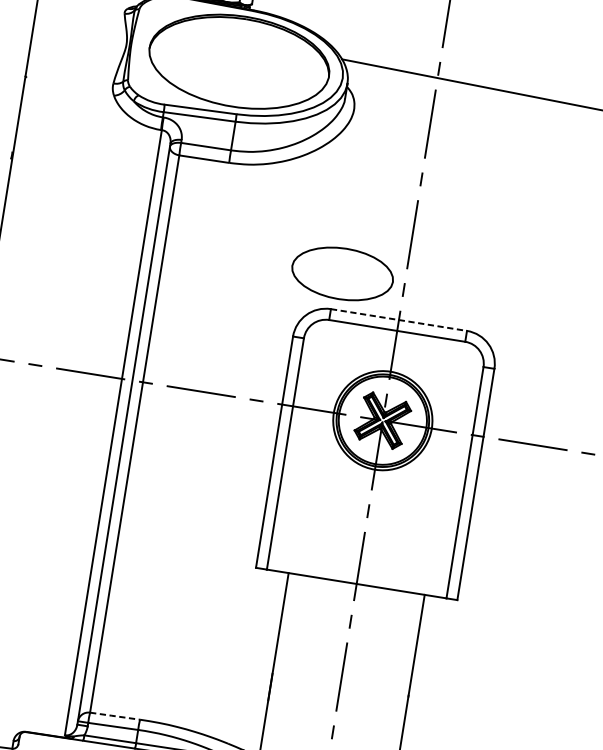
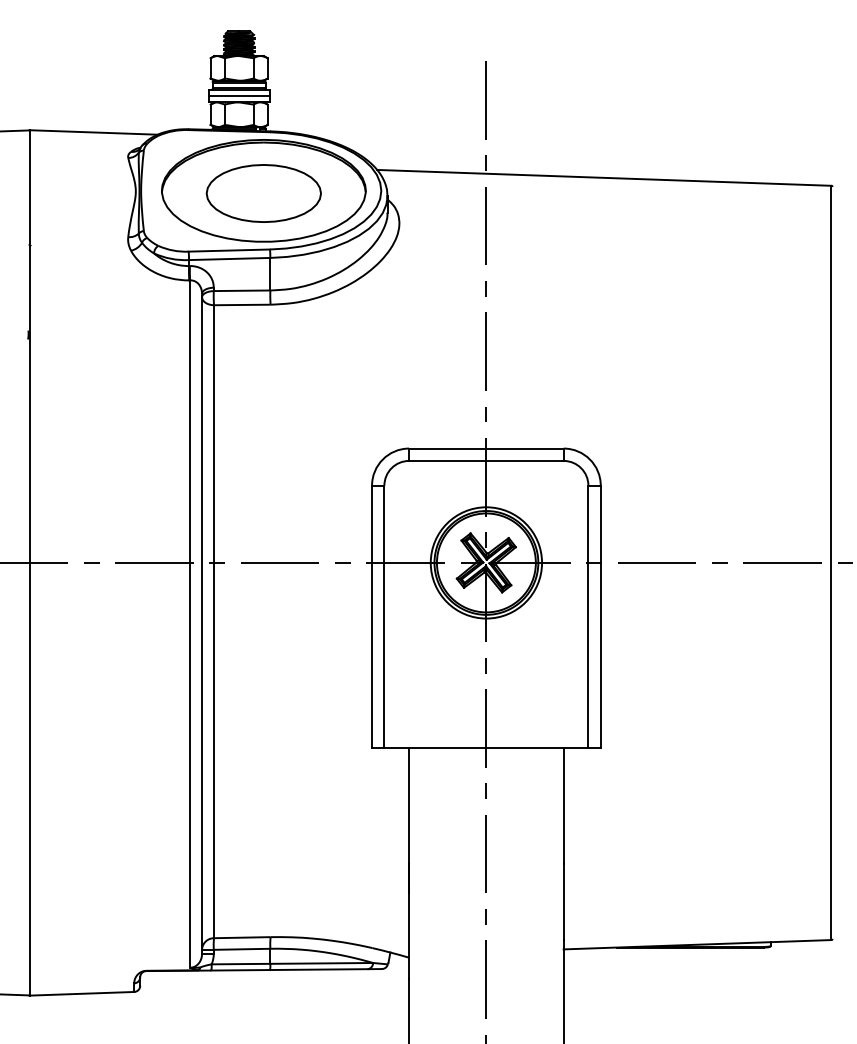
part: (342, 273) -> (263, 193), moved
line: (399, 319) -> (486, 448), dashed -> solid
line: (114, 715) -> (241, 937), dashed -> solid

